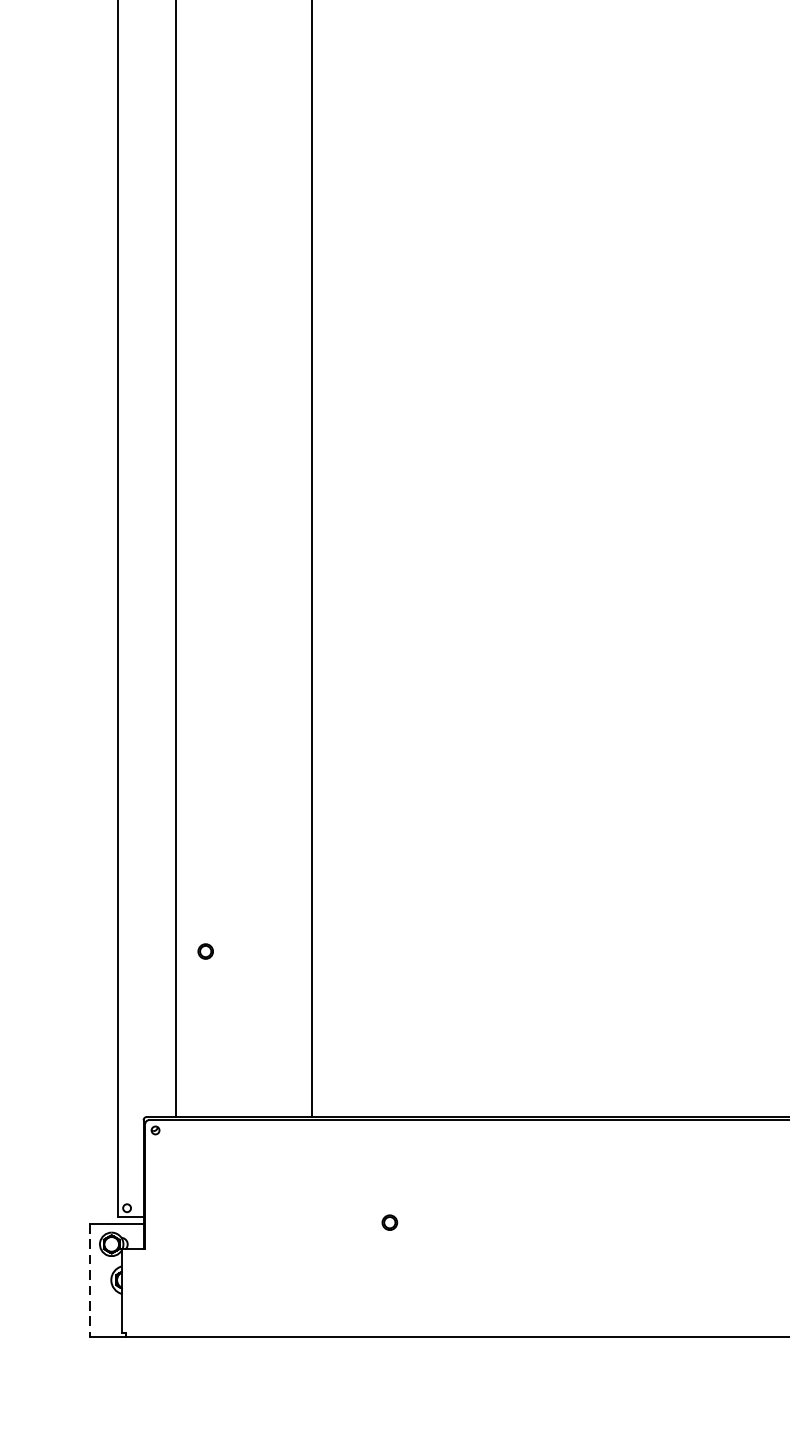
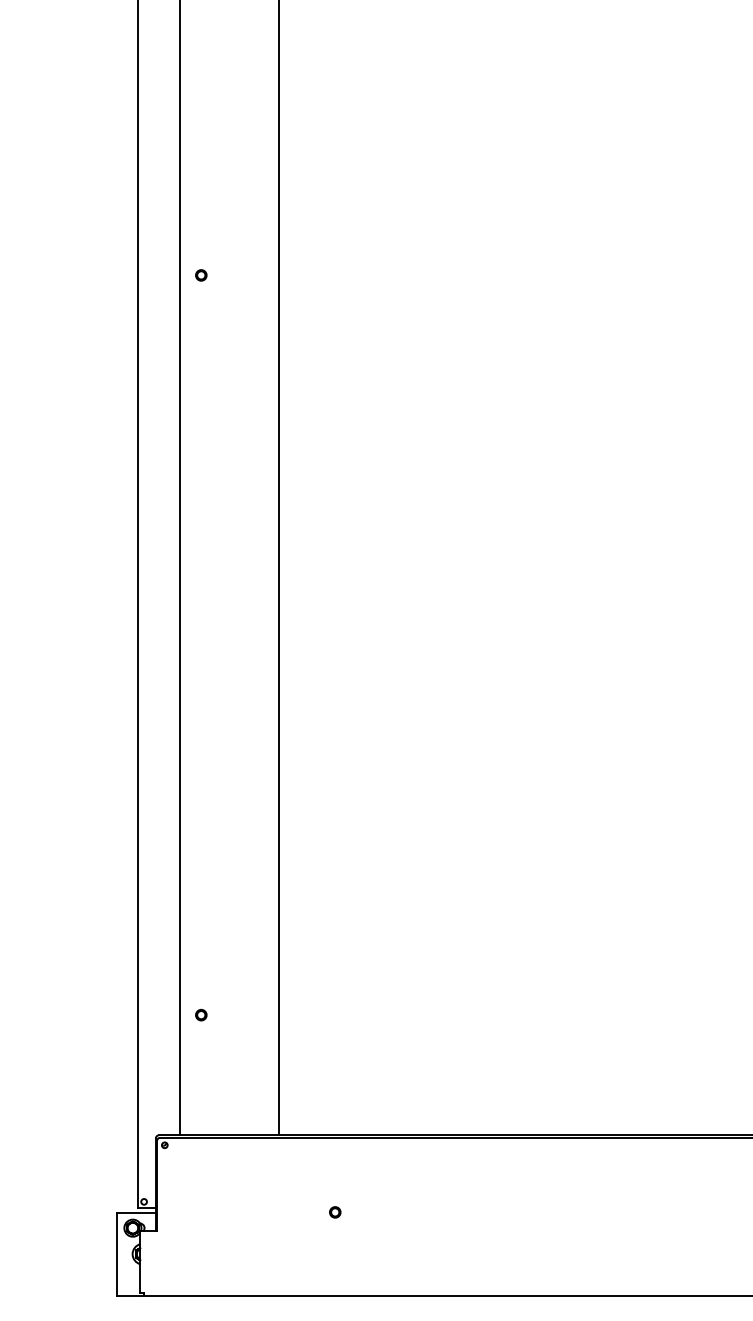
line: (90, 1280) -> (117, 1254), dashed -> solid

